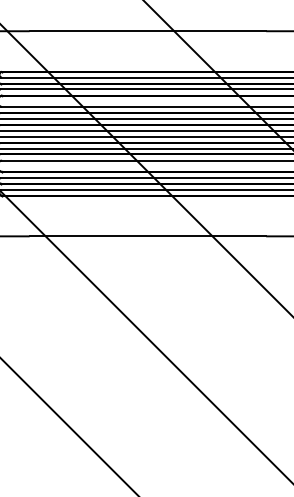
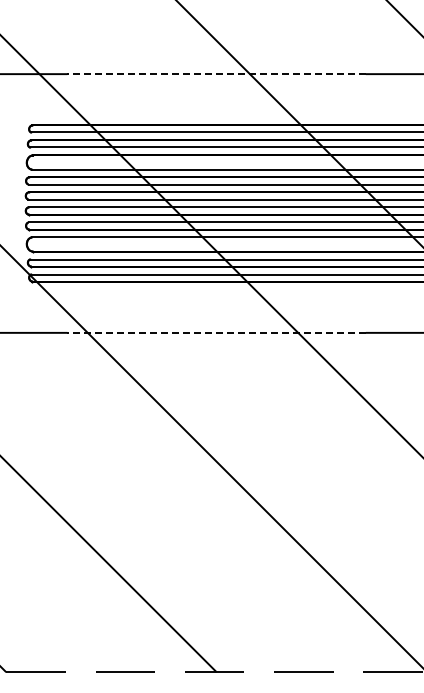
line: (147, 31) -> (216, 74), solid -> dashed
line: (147, 236) -> (216, 332), solid -> dashed

